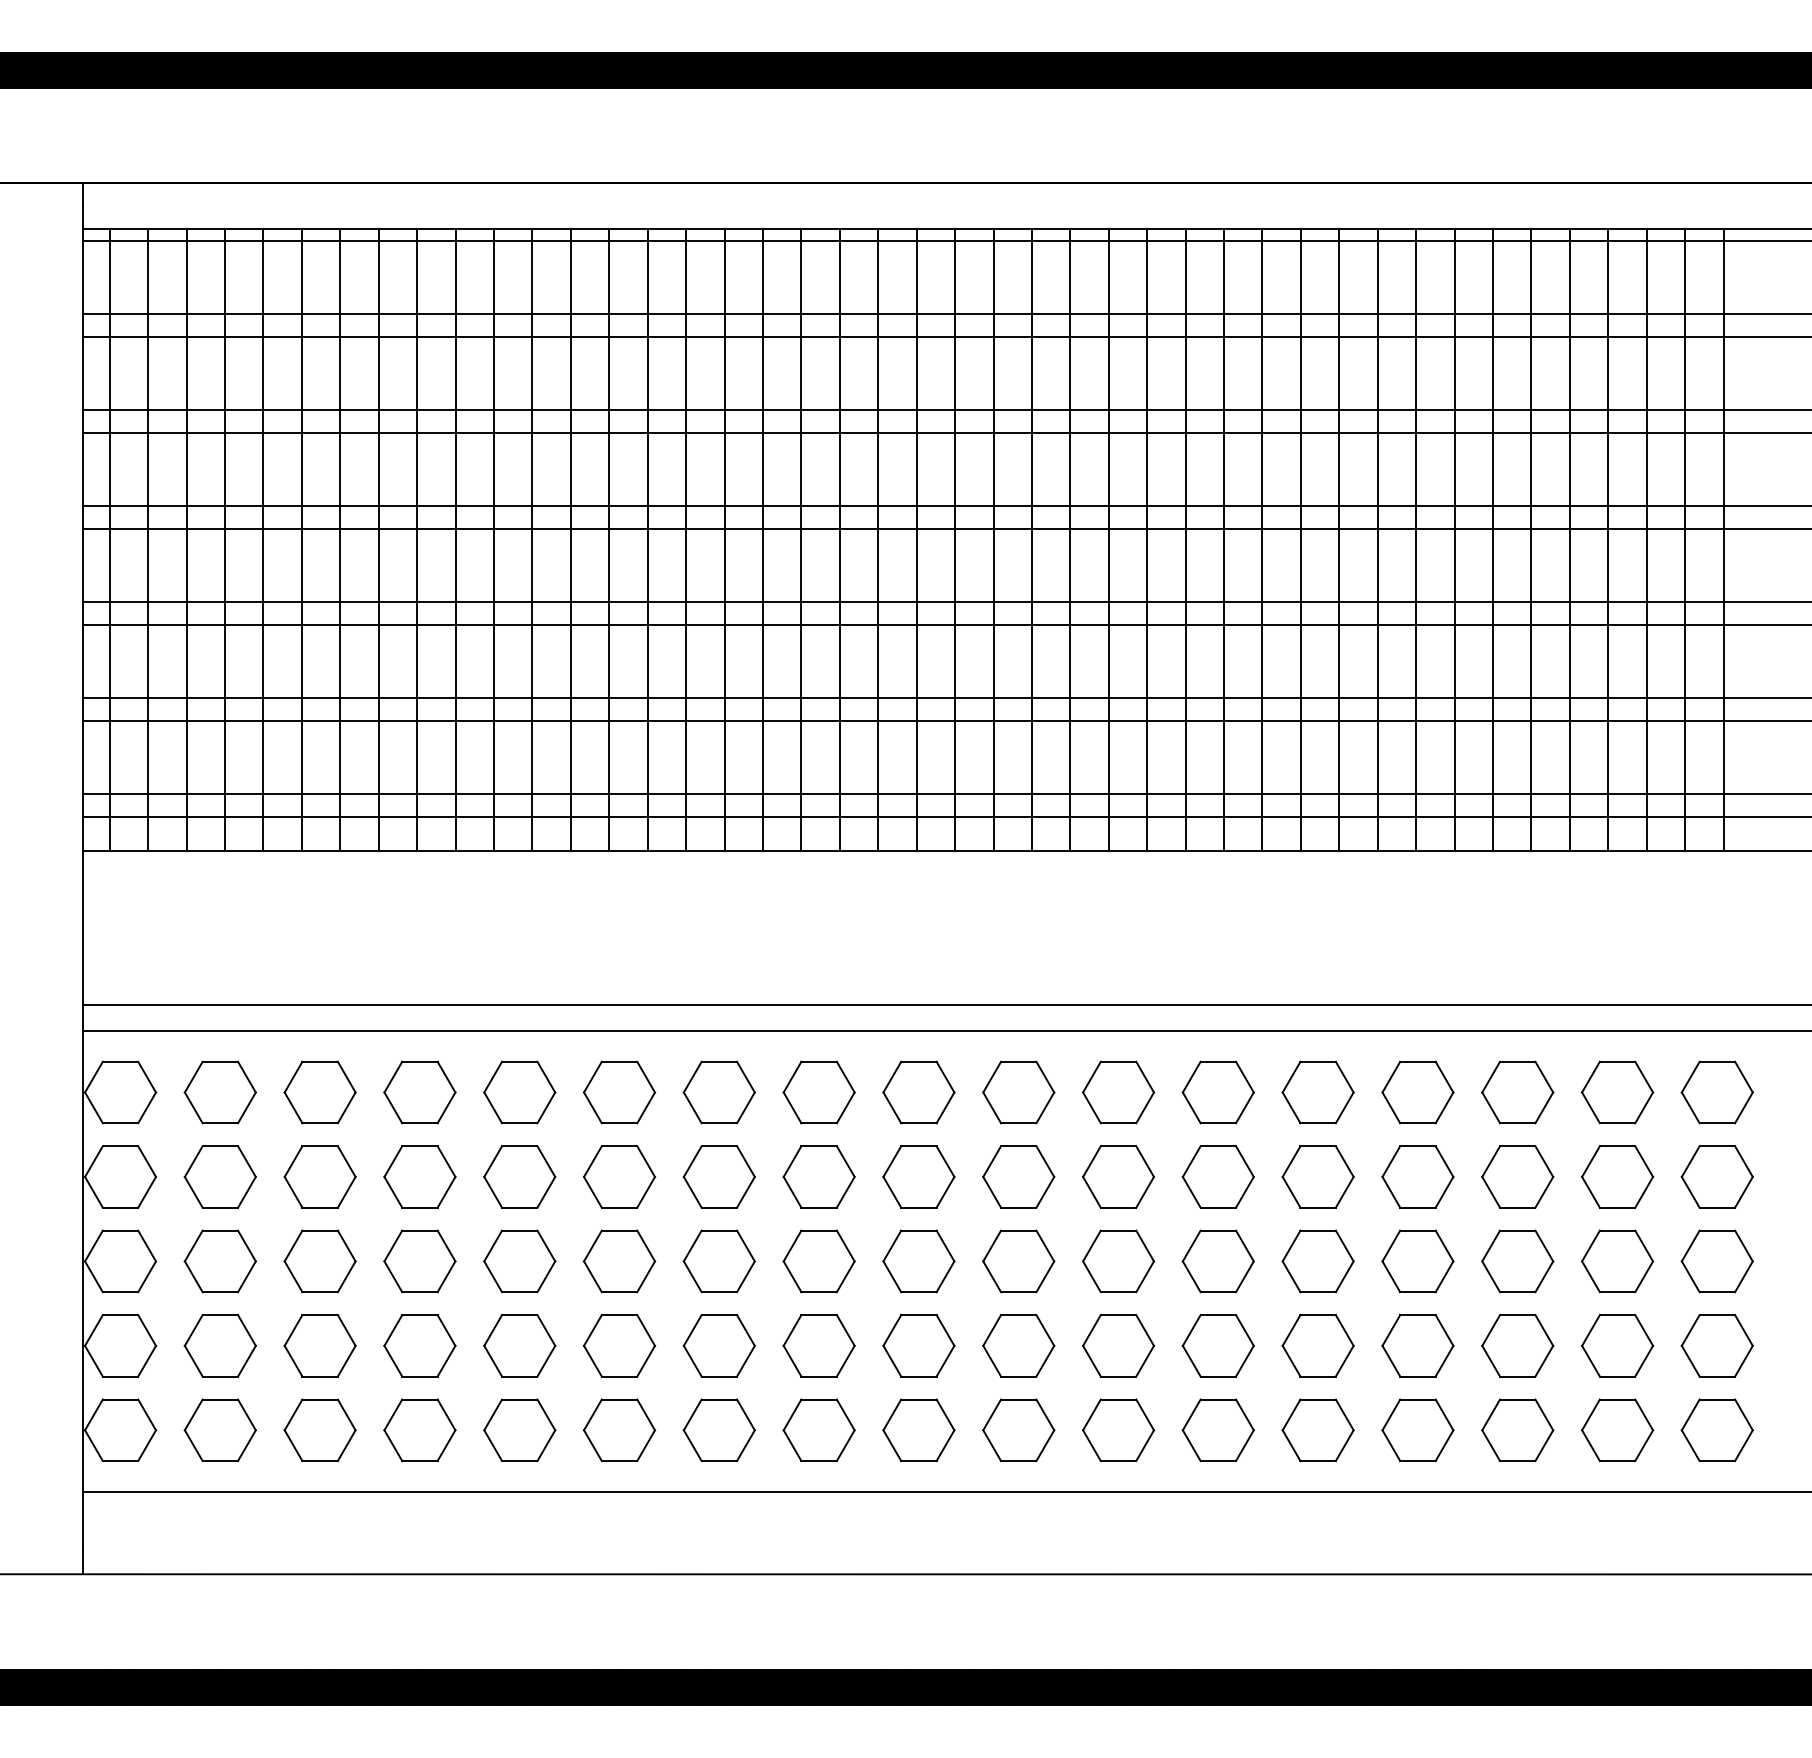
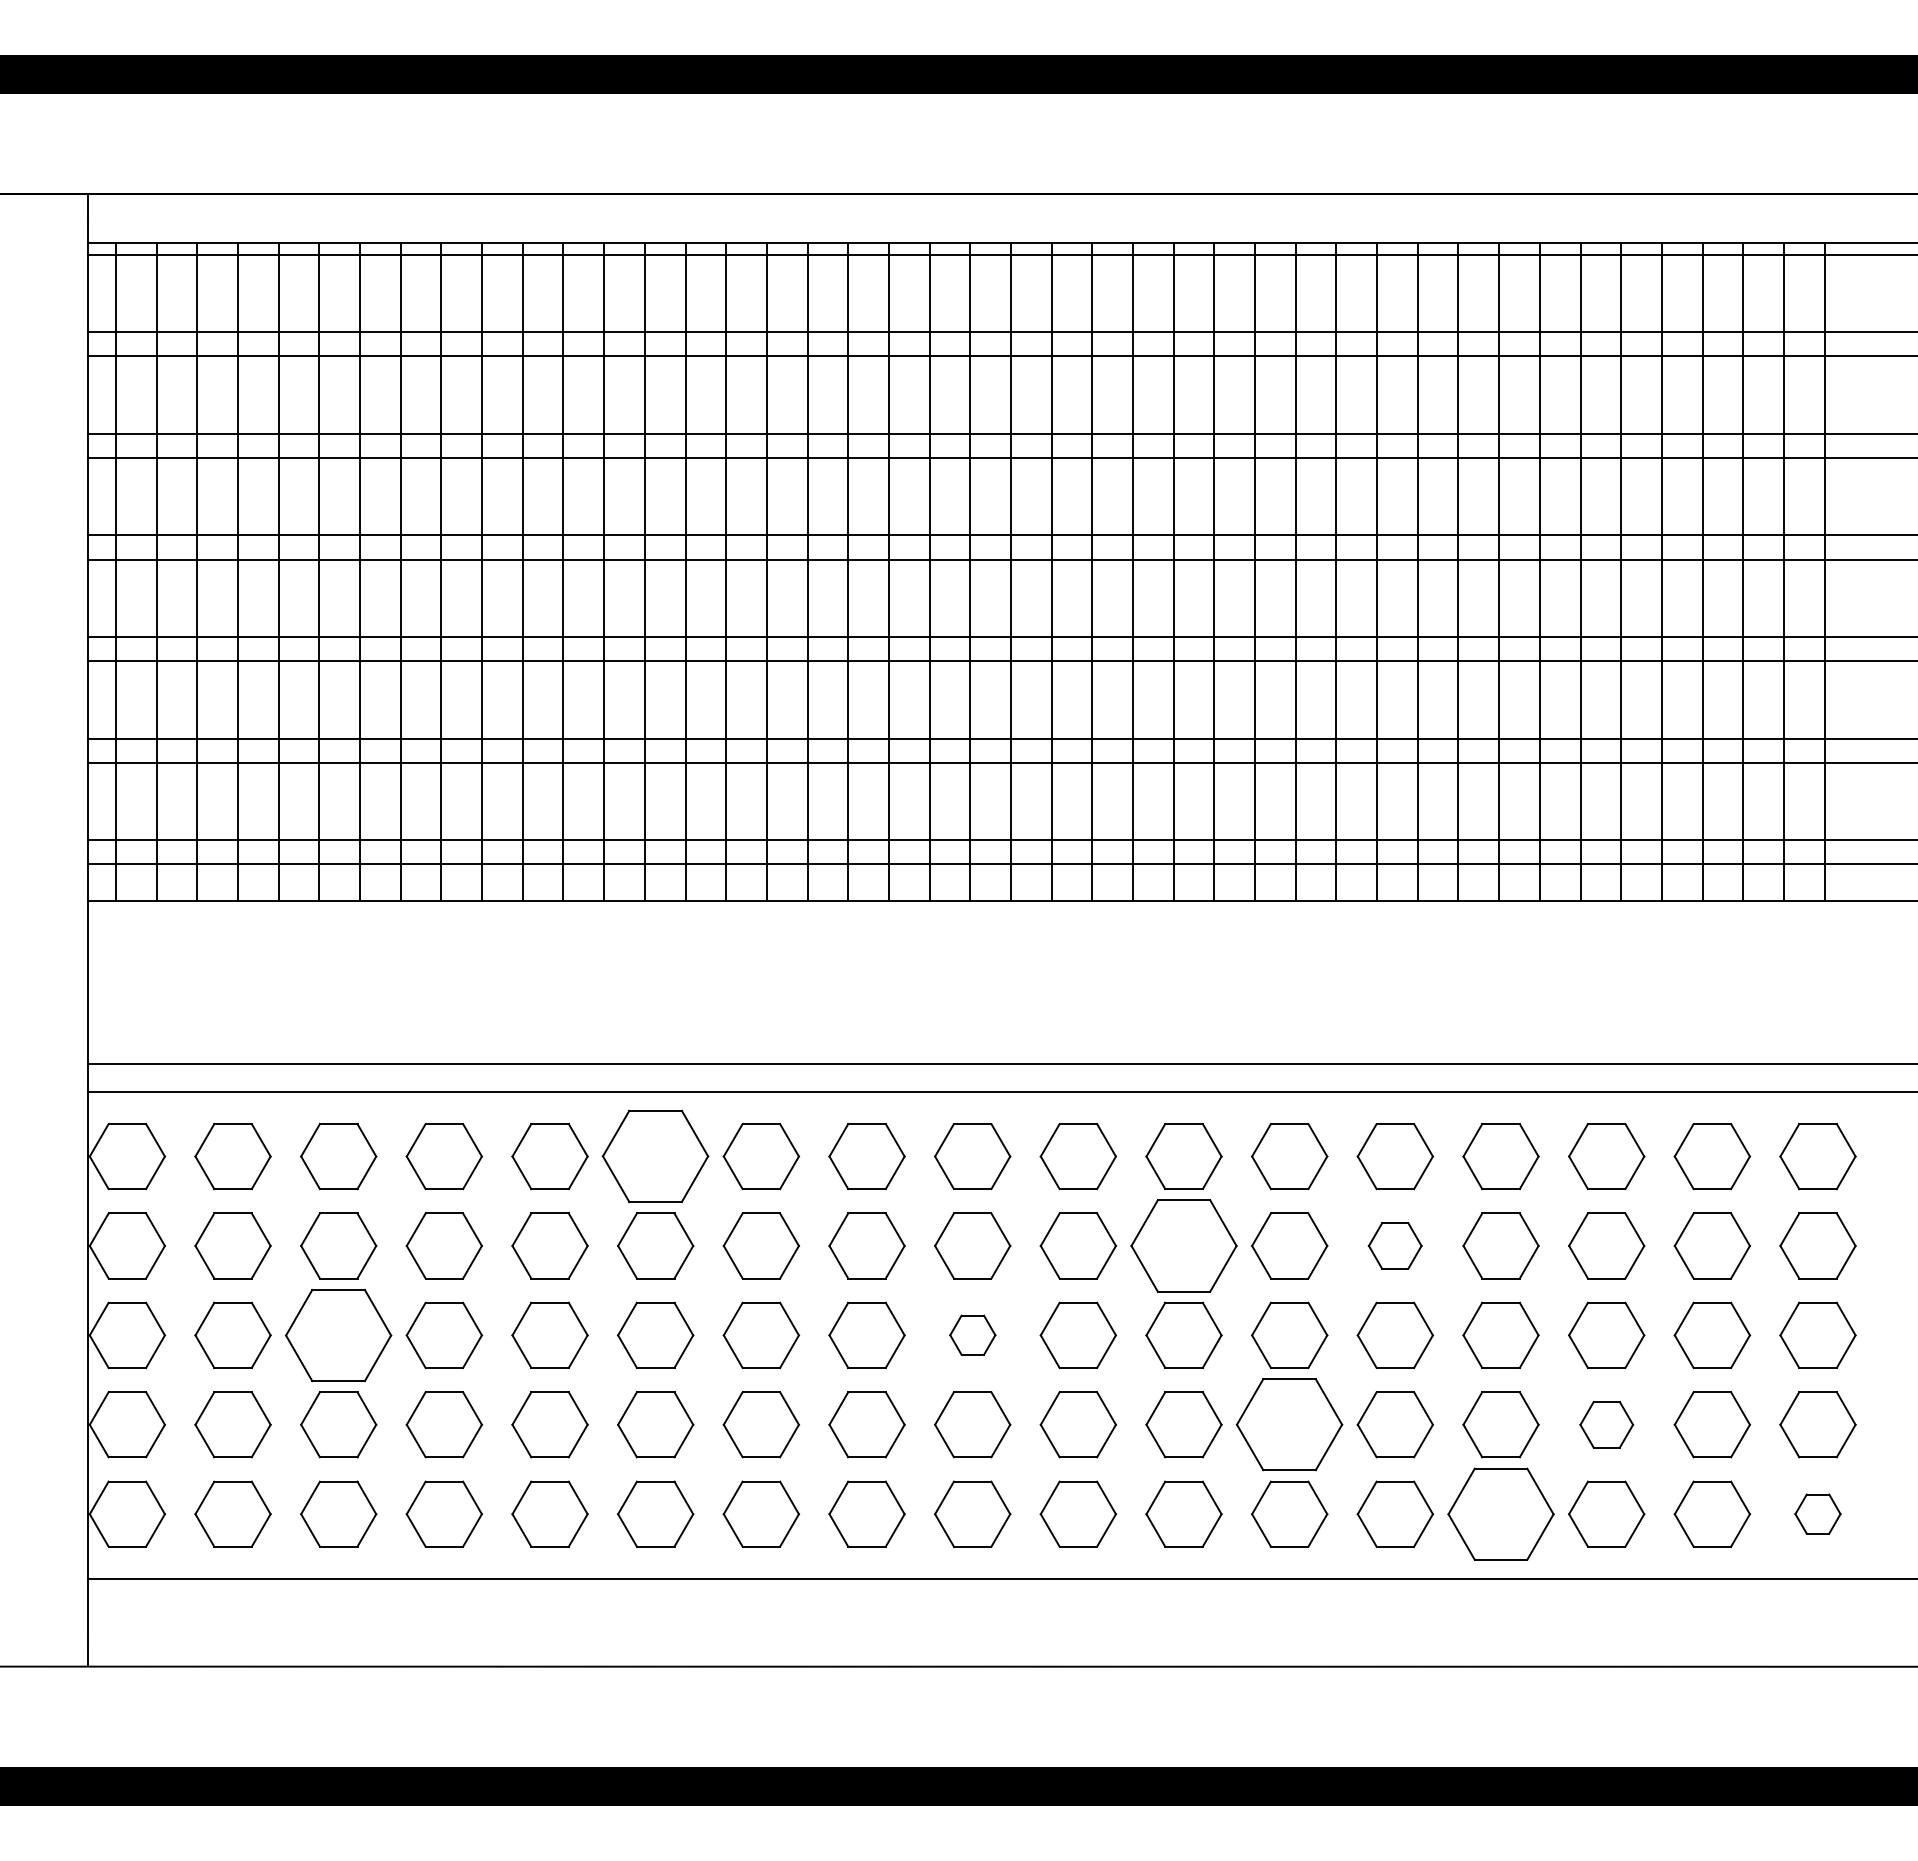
part: (619, 1092) -> (655, 1156), size x1.4
part: (1118, 1176) -> (1183, 1245), size x1.4
part: (1317, 1176) -> (1394, 1245), size x0.7
part: (319, 1260) -> (338, 1334), size x1.4
part: (918, 1260) -> (972, 1334), size x0.6
part: (1218, 1345) -> (1289, 1424), size x1.4
part: (1517, 1345) -> (1606, 1424), size x0.7
part: (1417, 1429) -> (1500, 1513), size x1.4
part: (1716, 1429) -> (1817, 1513), size x0.6

